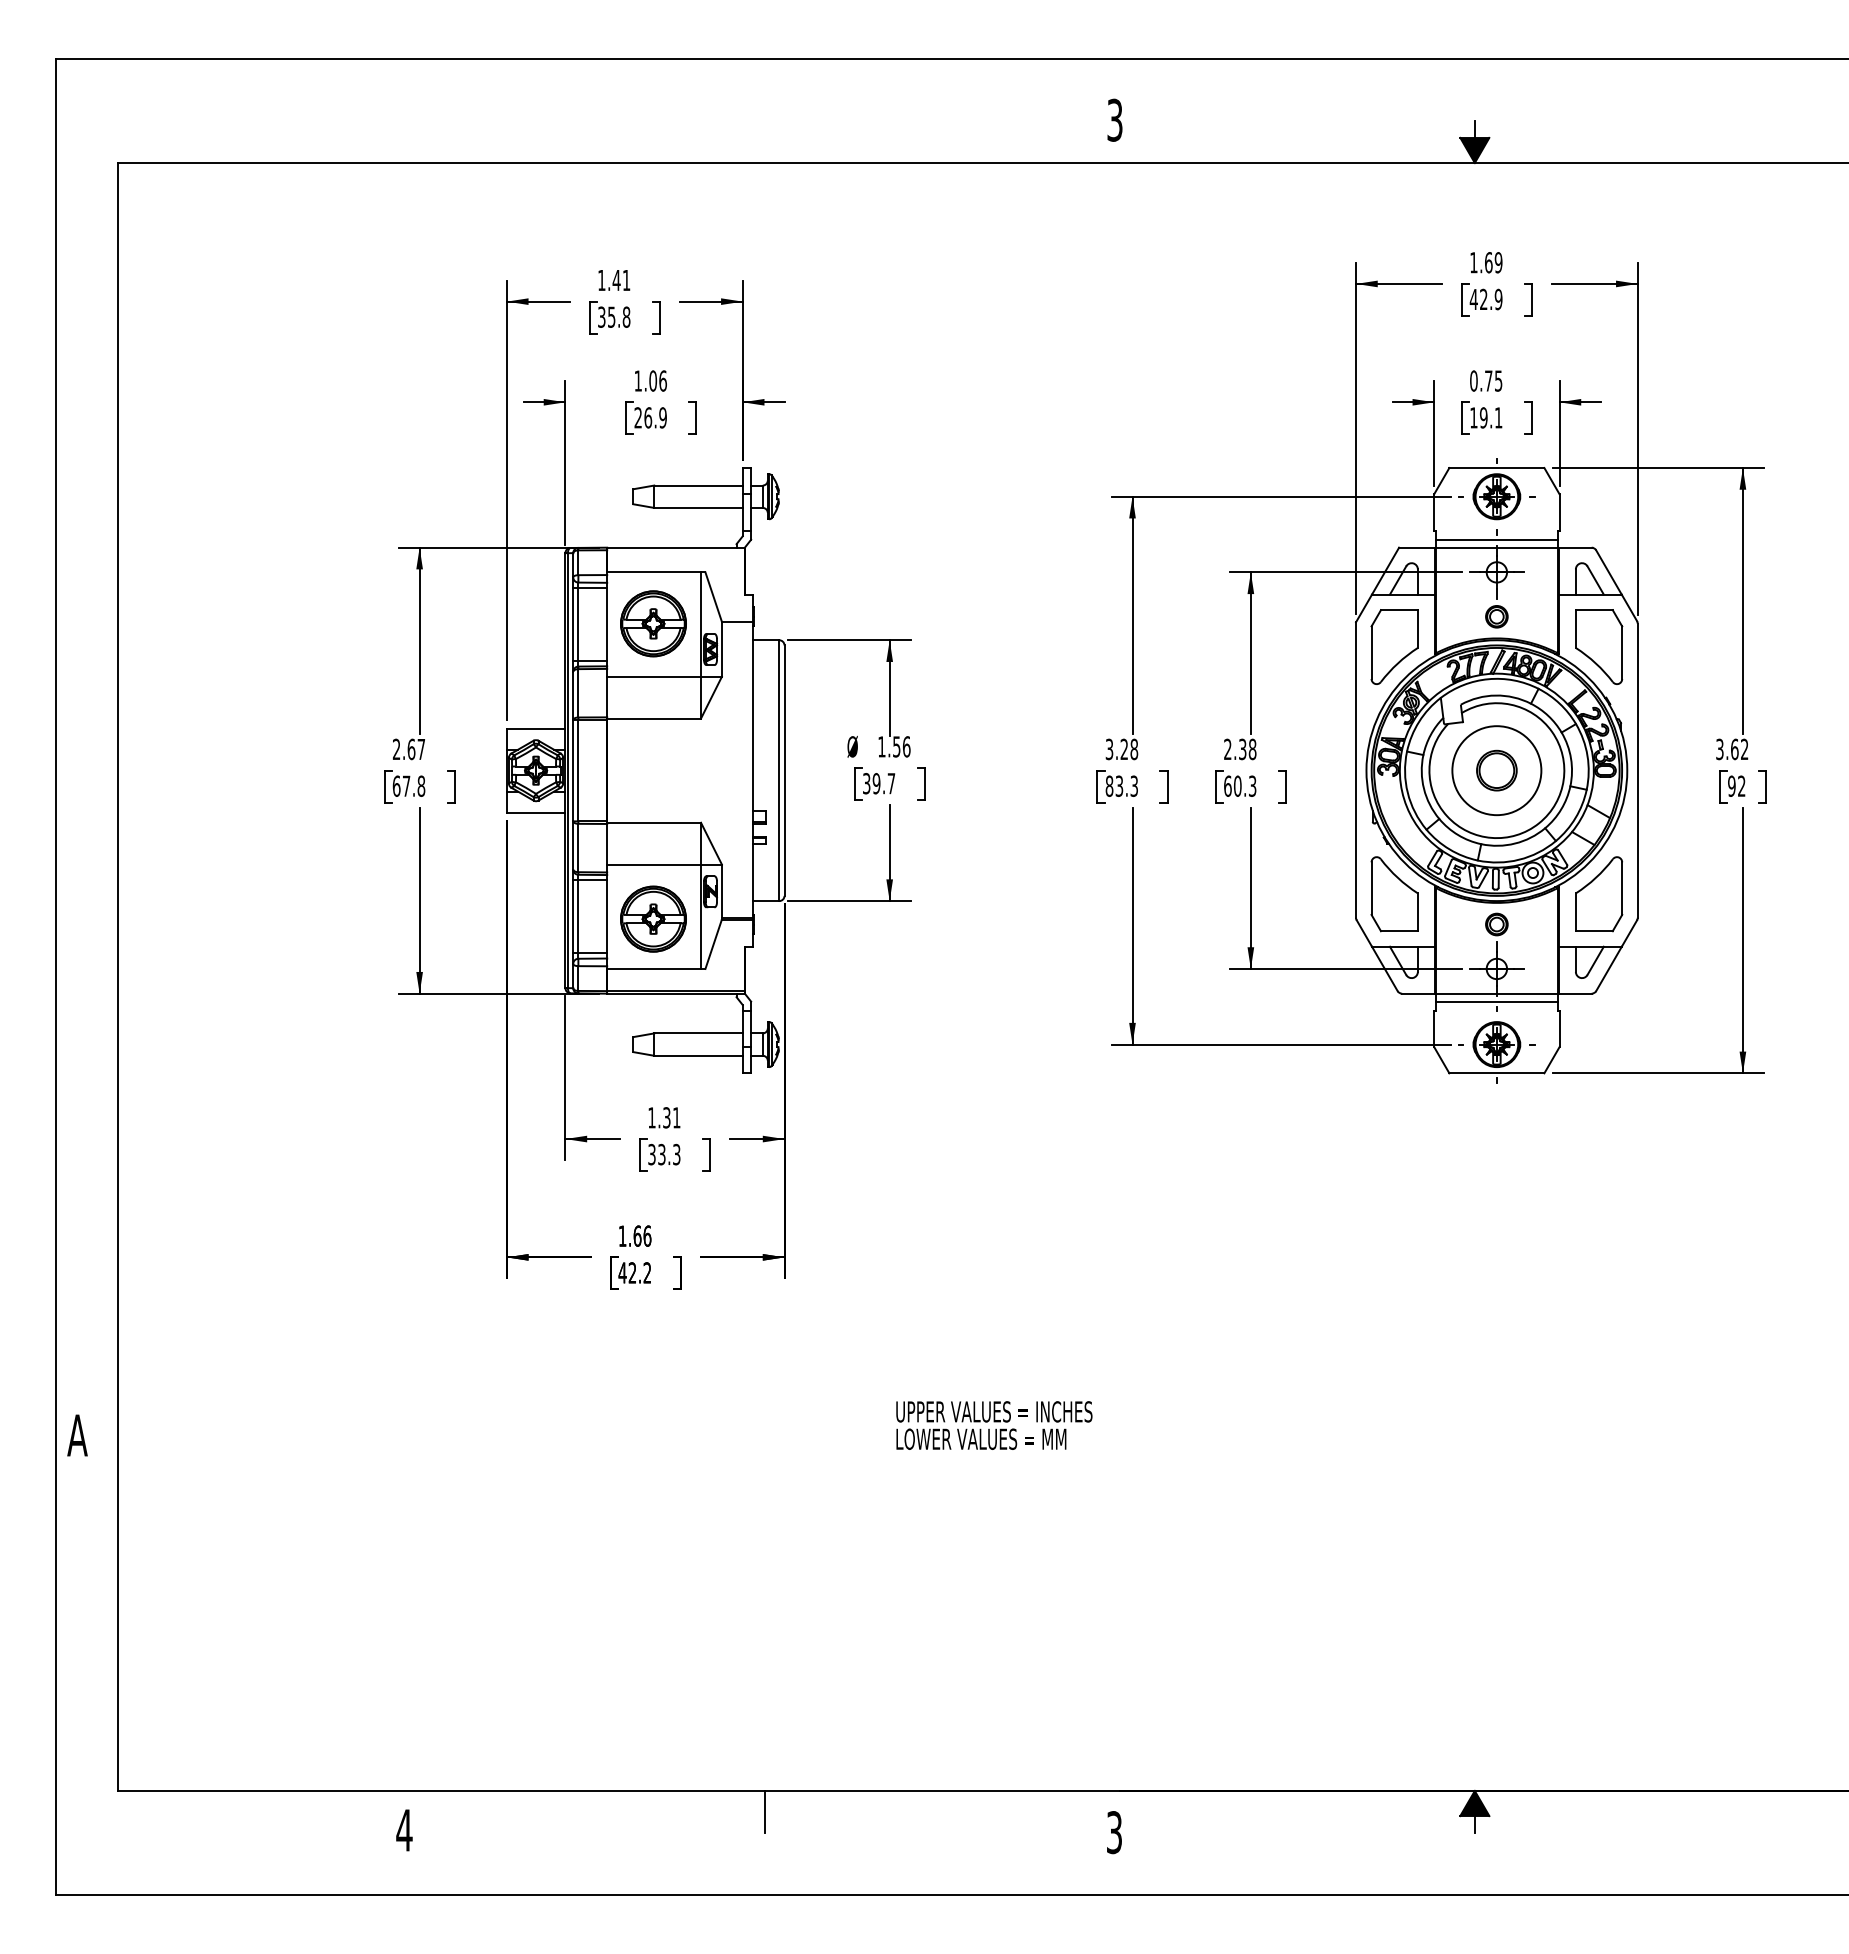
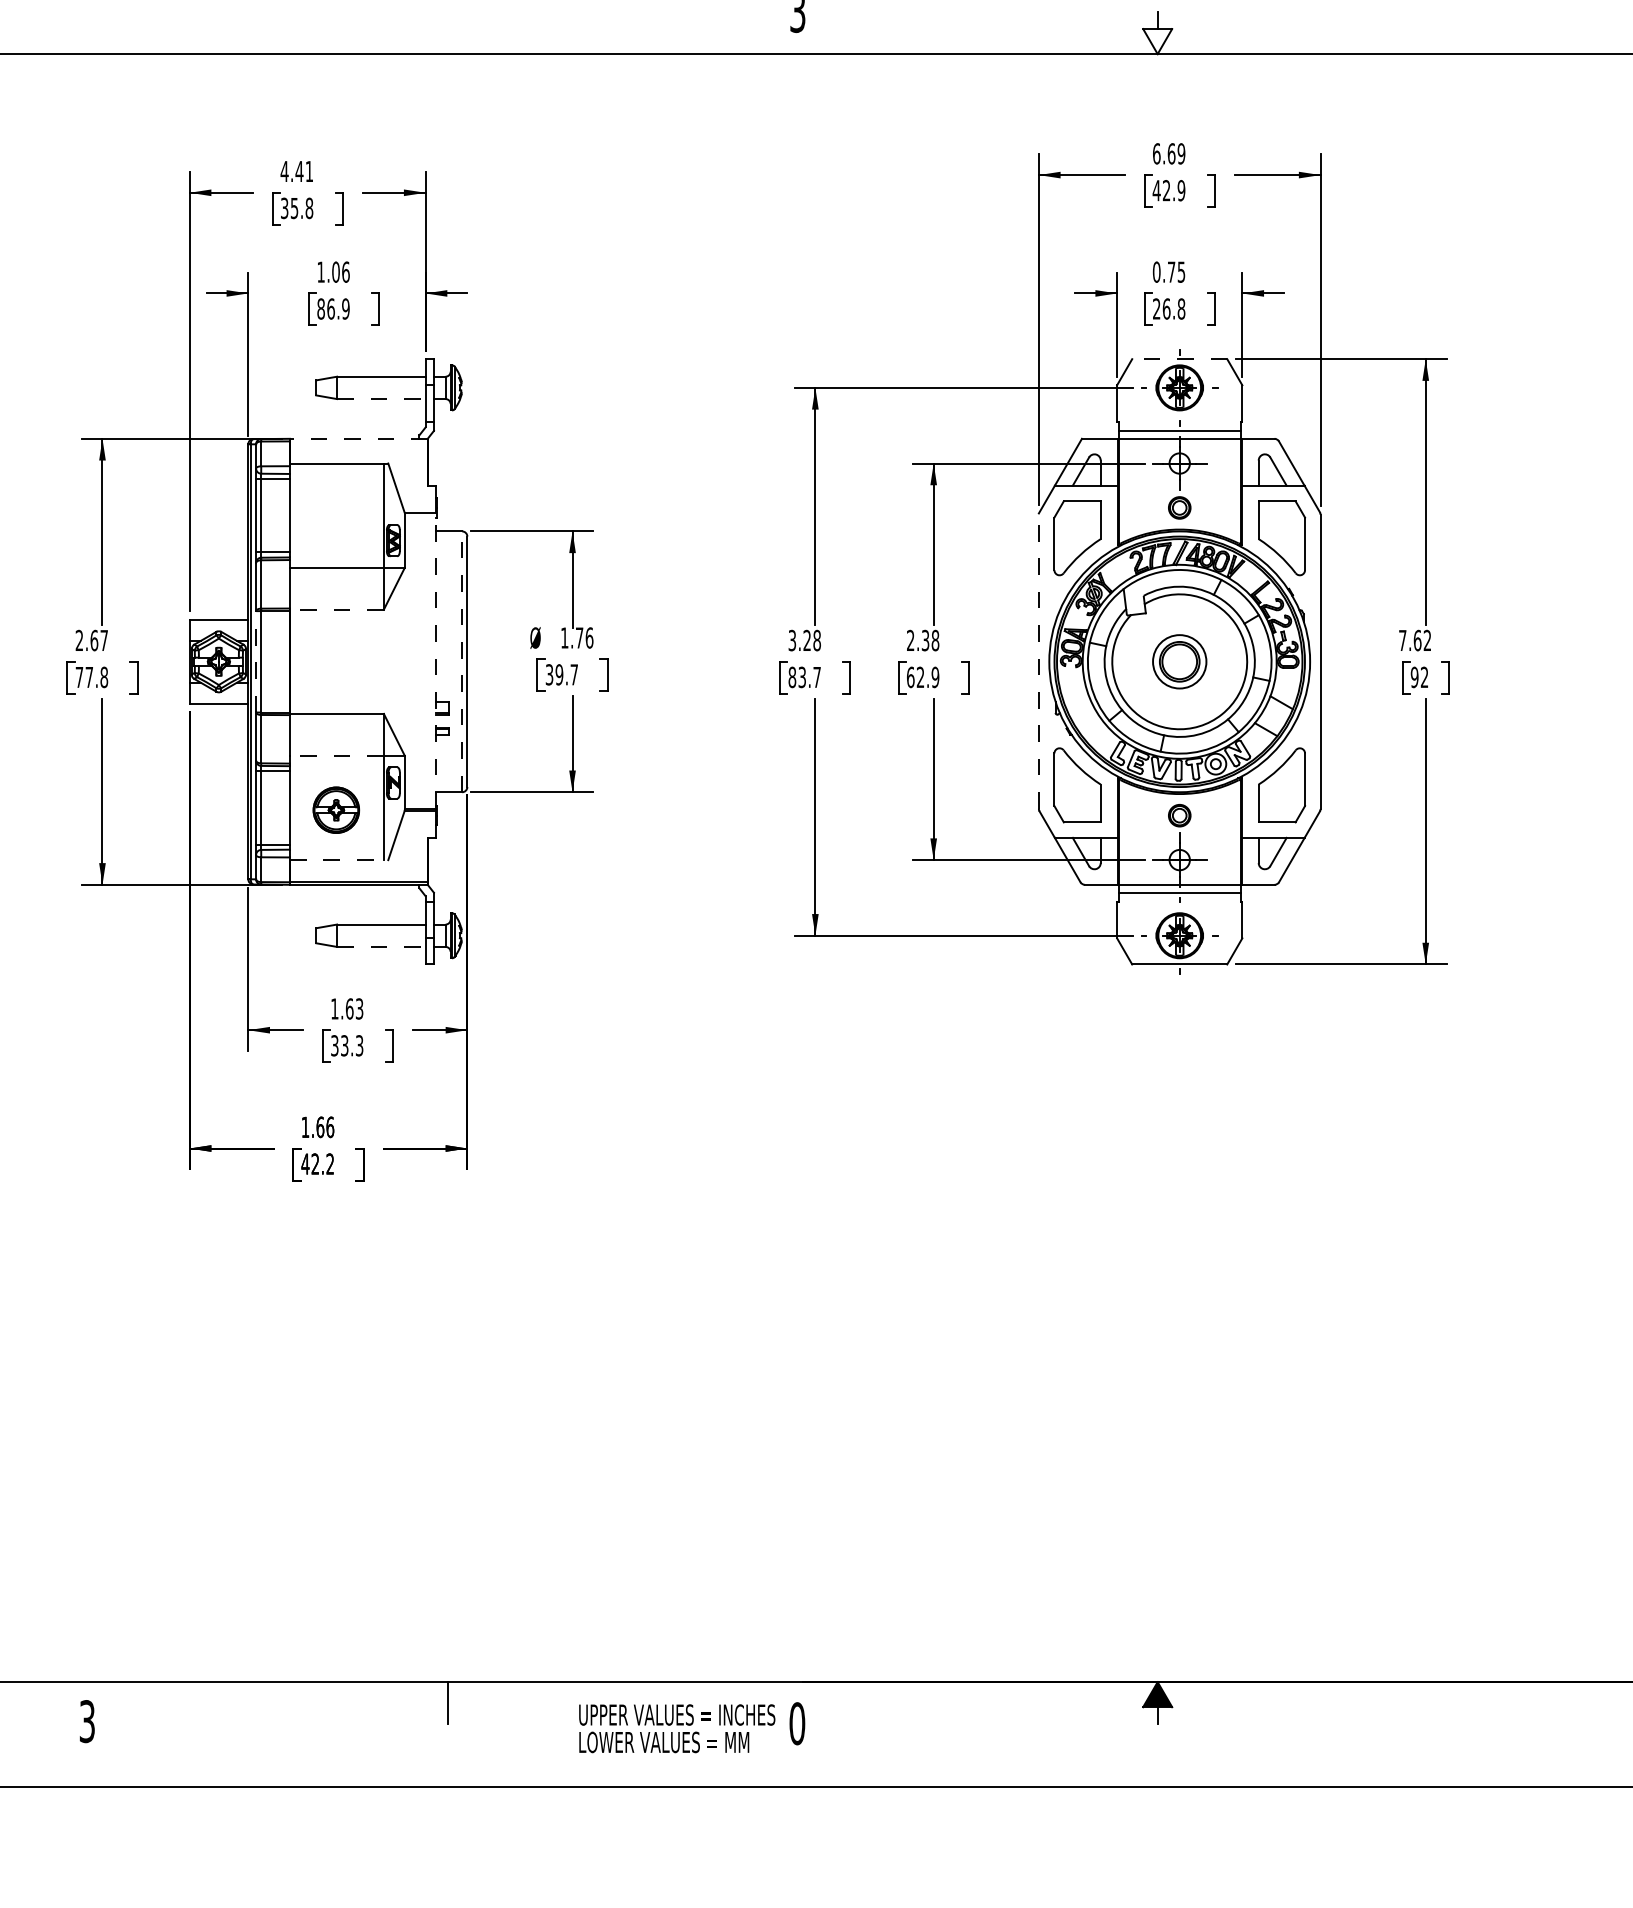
fill: (1474, 149) -> (1157, 40), removed
text: (1473, 262) -> (1156, 153), 1.69 -> 6.69
text: (601, 280) -> (284, 171), 1.41 -> 4.41
text: (638, 417) -> (321, 308), 26.9 -> 86.9
text: (1486, 417) -> (1169, 308), 19.1 -> 26.8
line: (1496, 468) -> (1179, 359), solid -> dashed
line: (699, 507) -> (382, 398), solid -> dashed
line: (675, 547) -> (358, 438), solid -> dashed
part: (653, 623) -> (336, 514), removed
line: (654, 718) -> (337, 609), solid -> dashed
text: (896, 746) -> (579, 637), 1.56 -> 1.76
text: (1719, 749) -> (1402, 640), 3.62 -> 7.62
line: (753, 769) -> (436, 660), solid -> dashed
line: (1356, 769) -> (1039, 660), solid -> dashed
line: (573, 770) -> (256, 661), solid -> dashed
line: (779, 770) -> (462, 661), solid -> dashed
circle: (1496, 770) -> (1179, 661), size x0.6
text: (396, 785) -> (79, 676), 67.8 -> 77.8
text: (1133, 785) -> (816, 676), 83.3 -> 83.7
text: (1245, 785) -> (928, 676), 60.3 -> 62.9
line: (654, 864) -> (337, 755), solid -> dashed
part: (653, 918) -> (336, 809), size x0.7
line: (656, 968) -> (339, 859), solid -> dashed
line: (699, 1055) -> (382, 946), solid -> dashed
text: (671, 1117) -> (354, 1008), 1.31 -> 1.63
text: (994, 1425) -> (677, 1728), moved
text: (404, 1829) -> (87, 1720), 4 -> 3
text: (1114, 1832) -> (797, 1723), 3 -> 0

